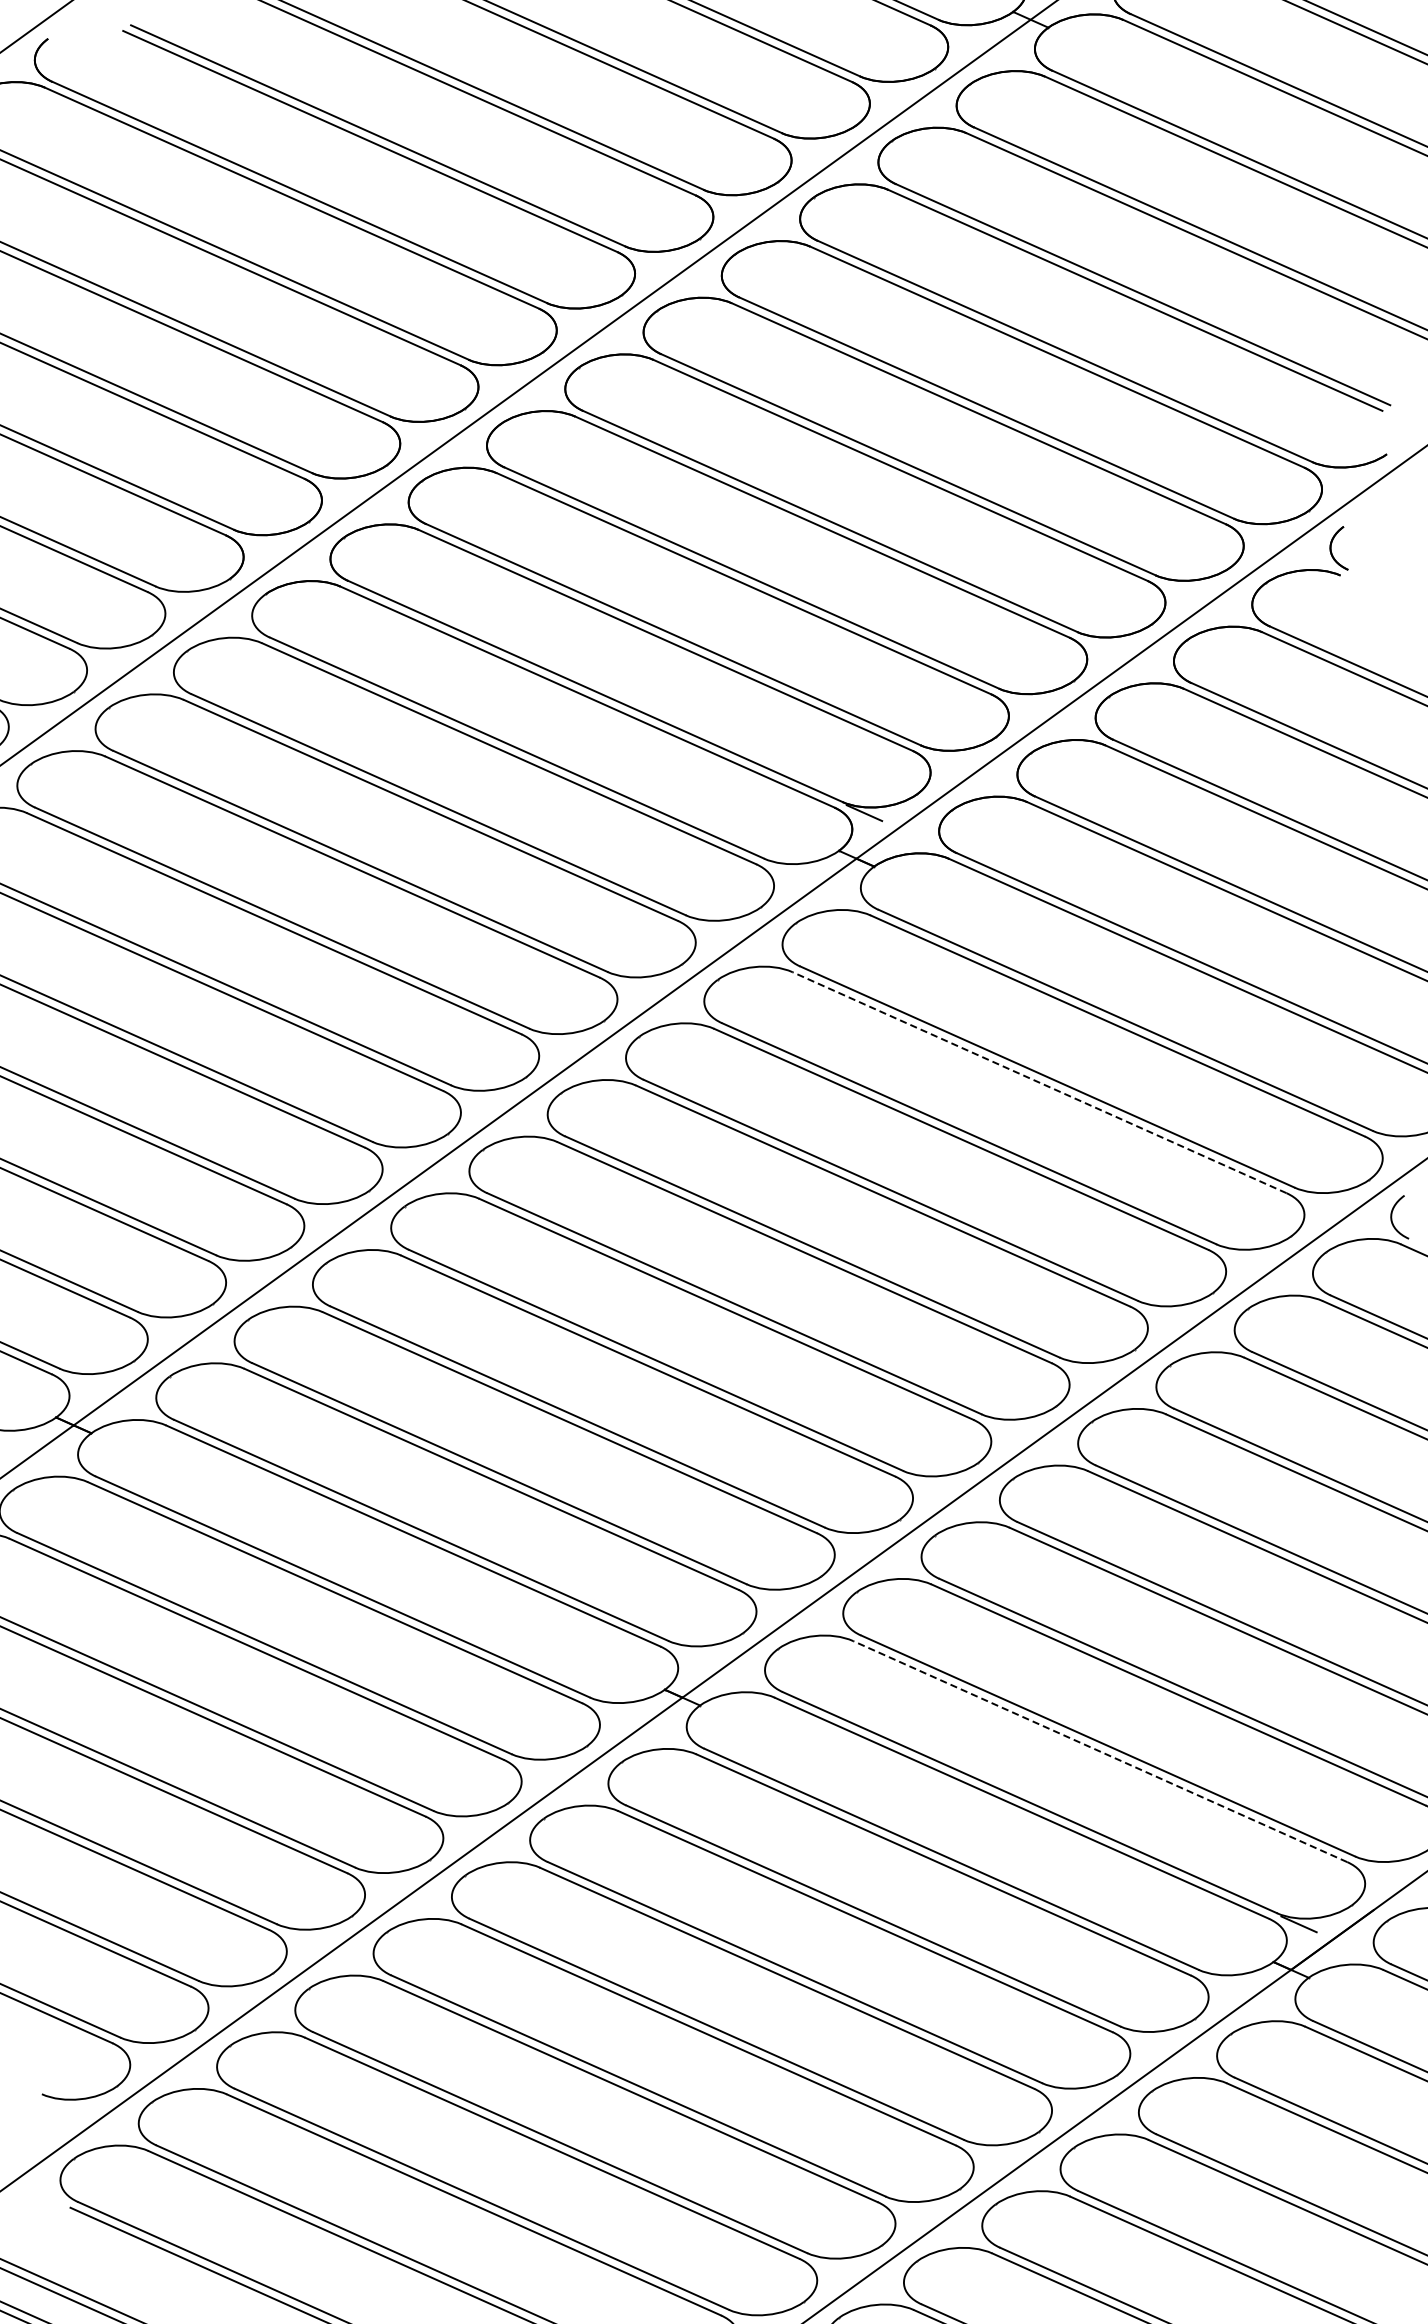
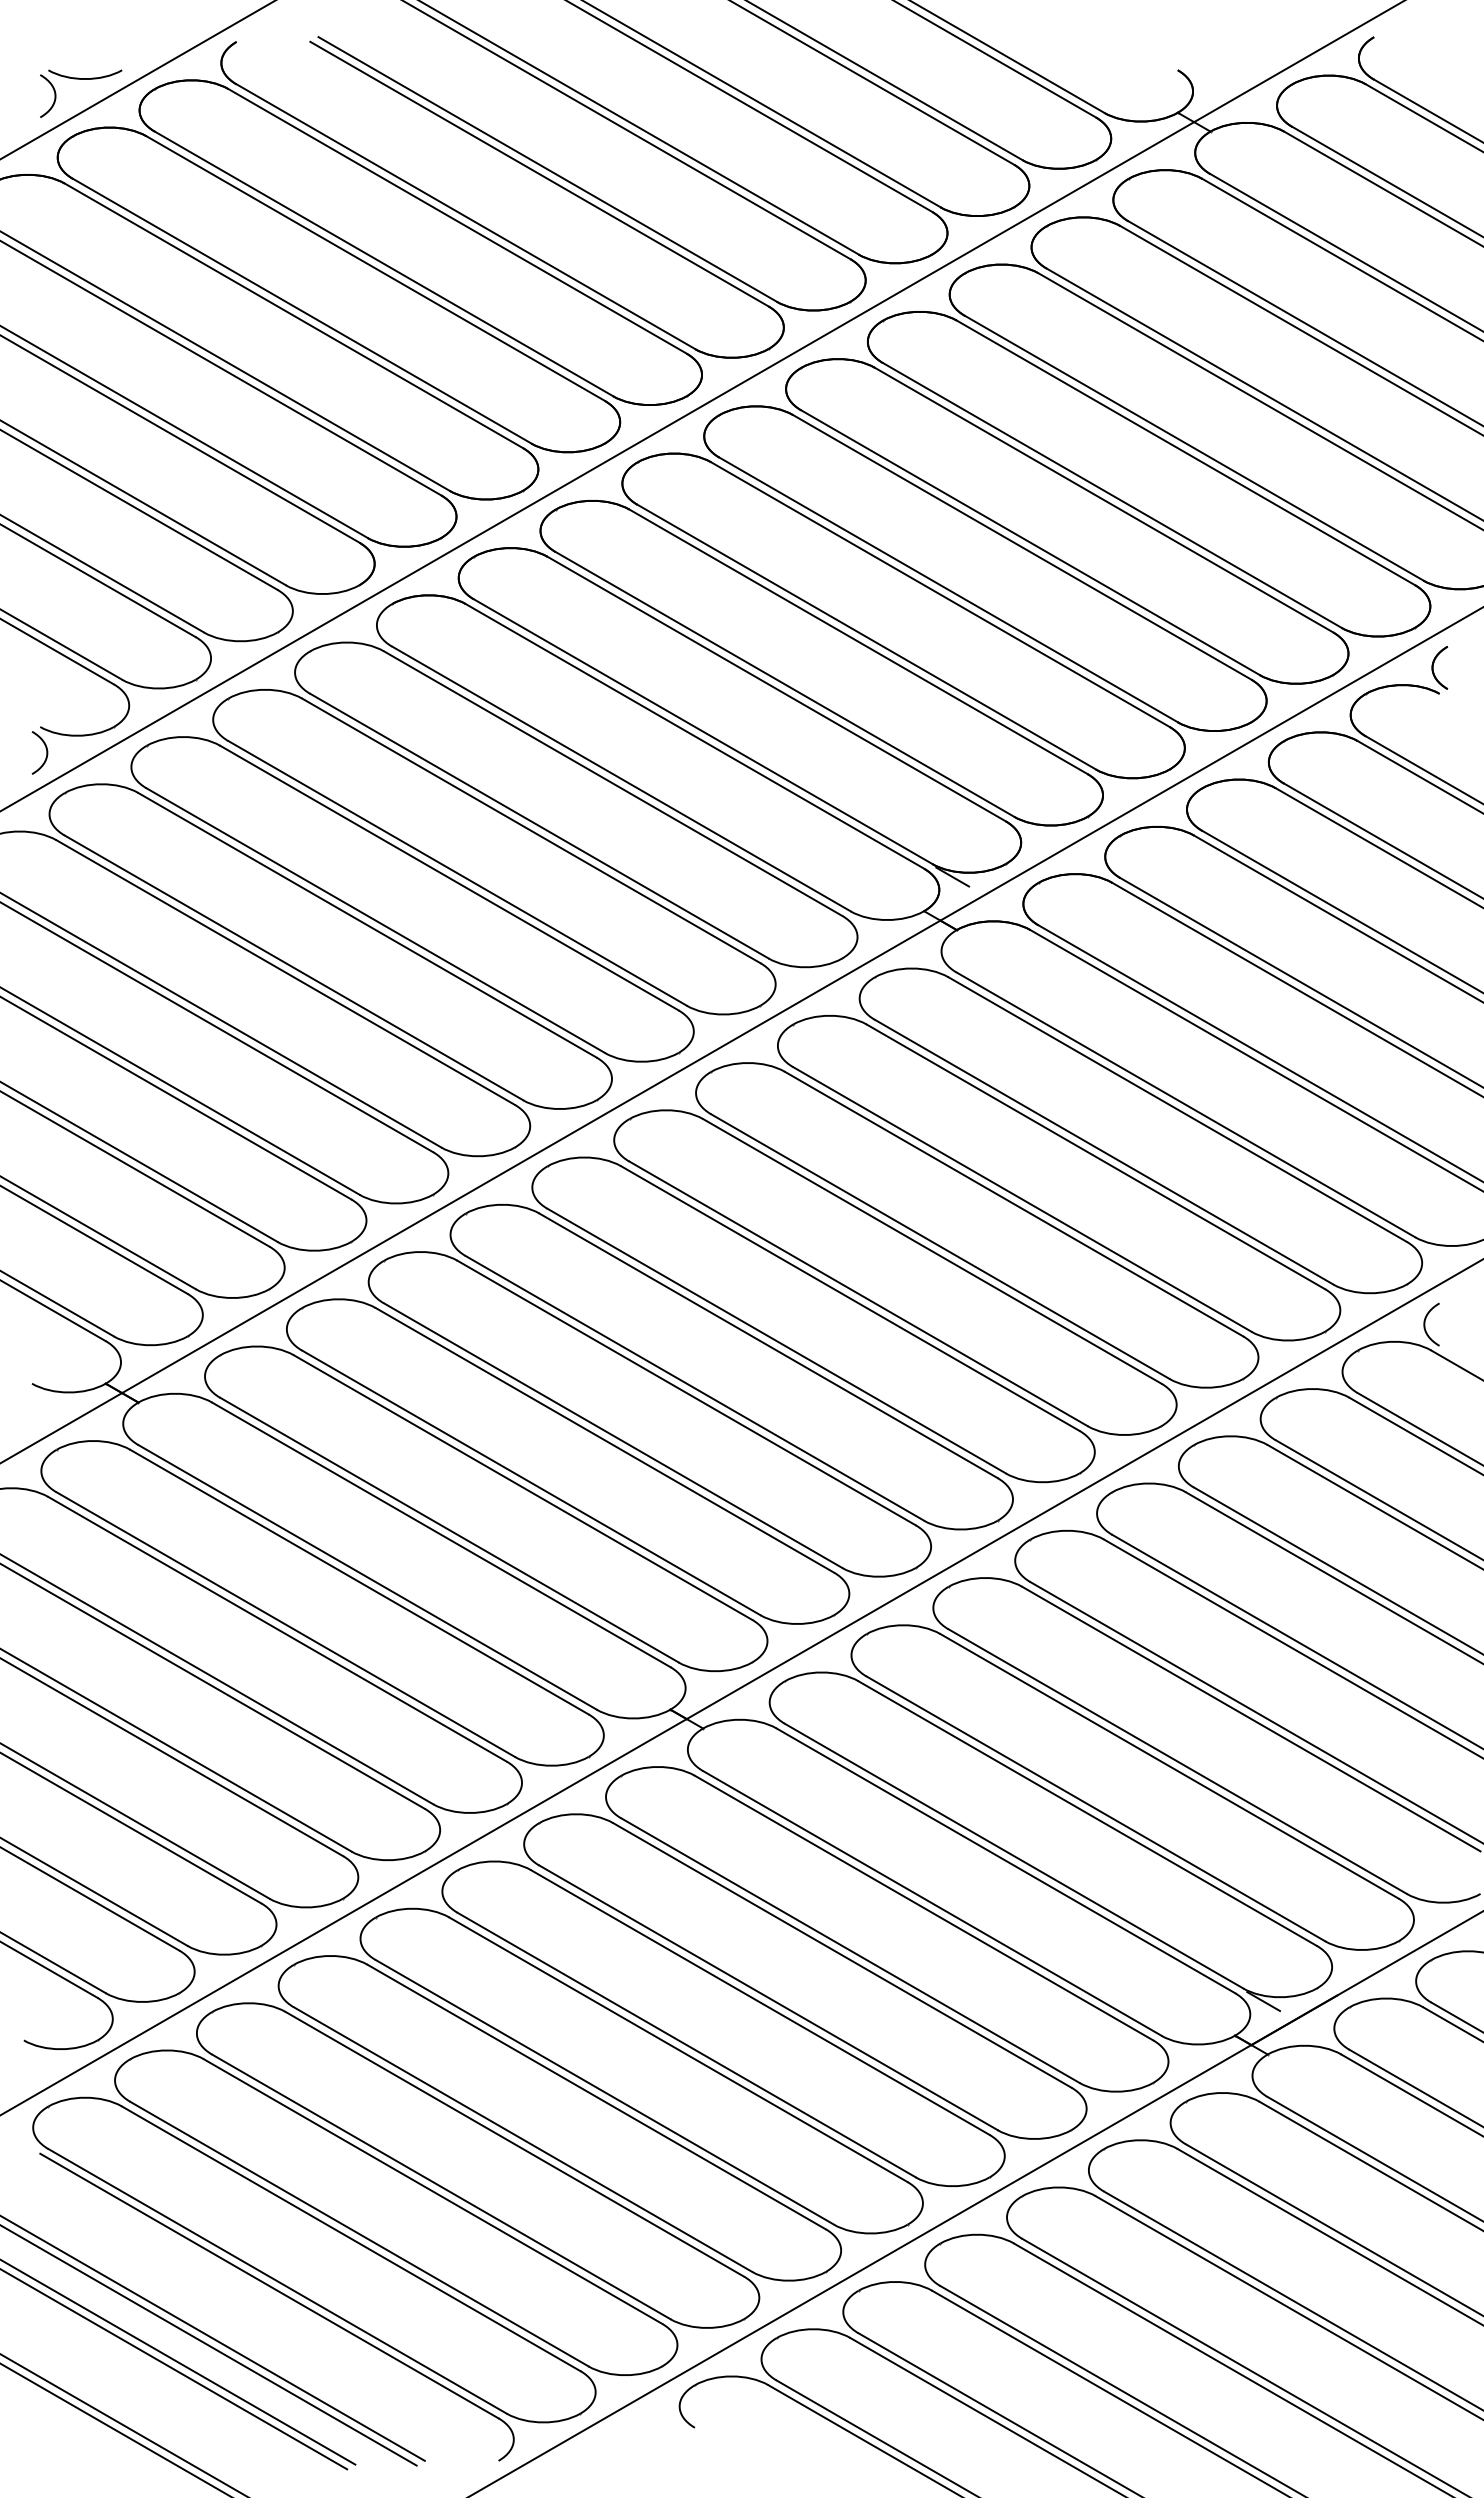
line: (1039, 1082) -> (1095, 1156), dashed -> solid
line: (1100, 1751) -> (1087, 1813), dashed -> solid

